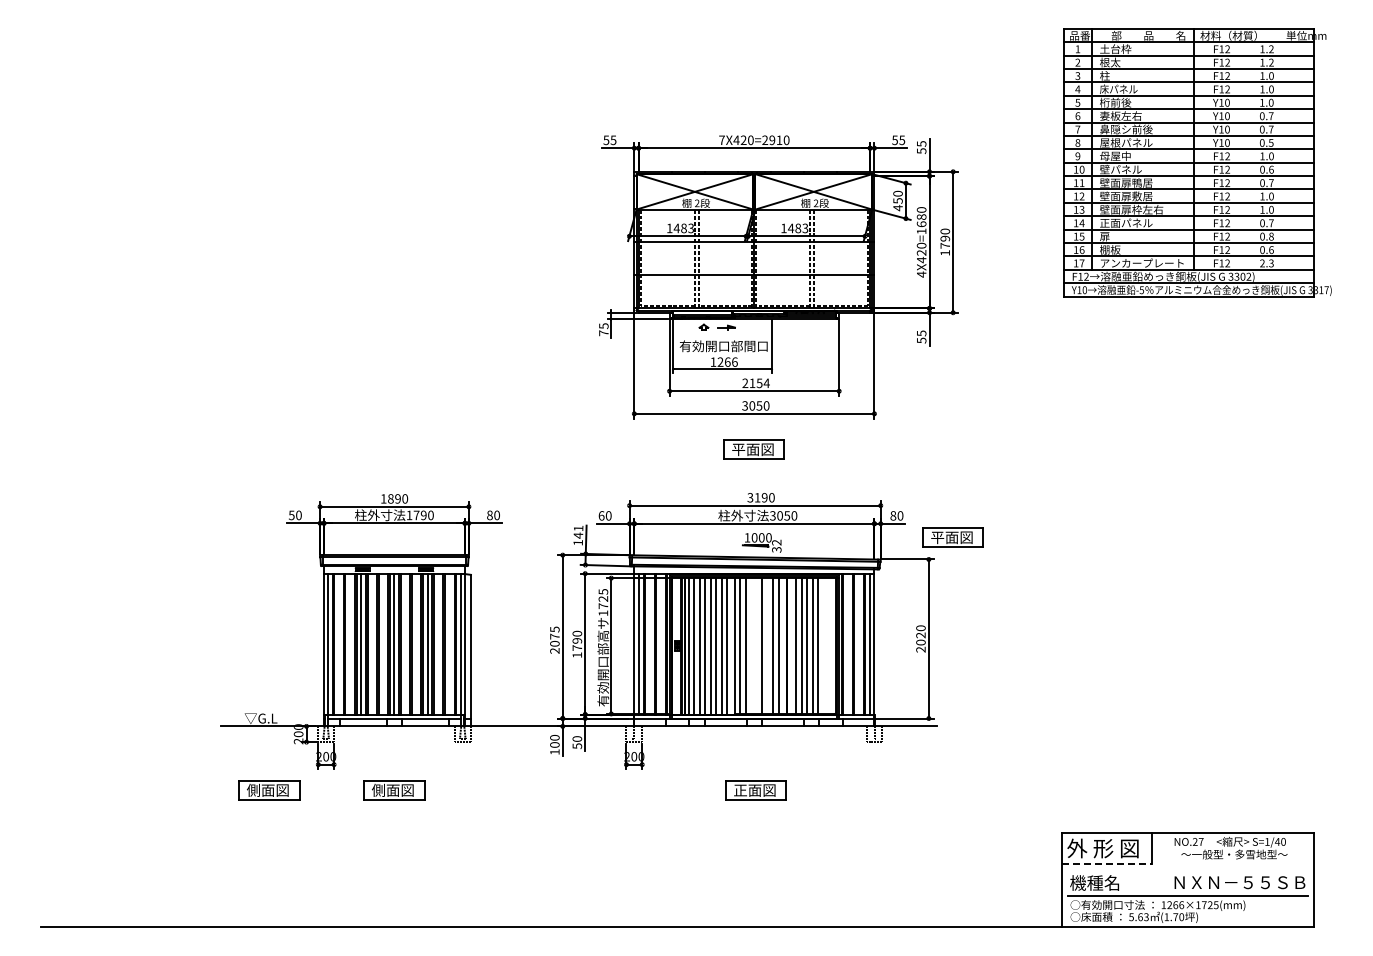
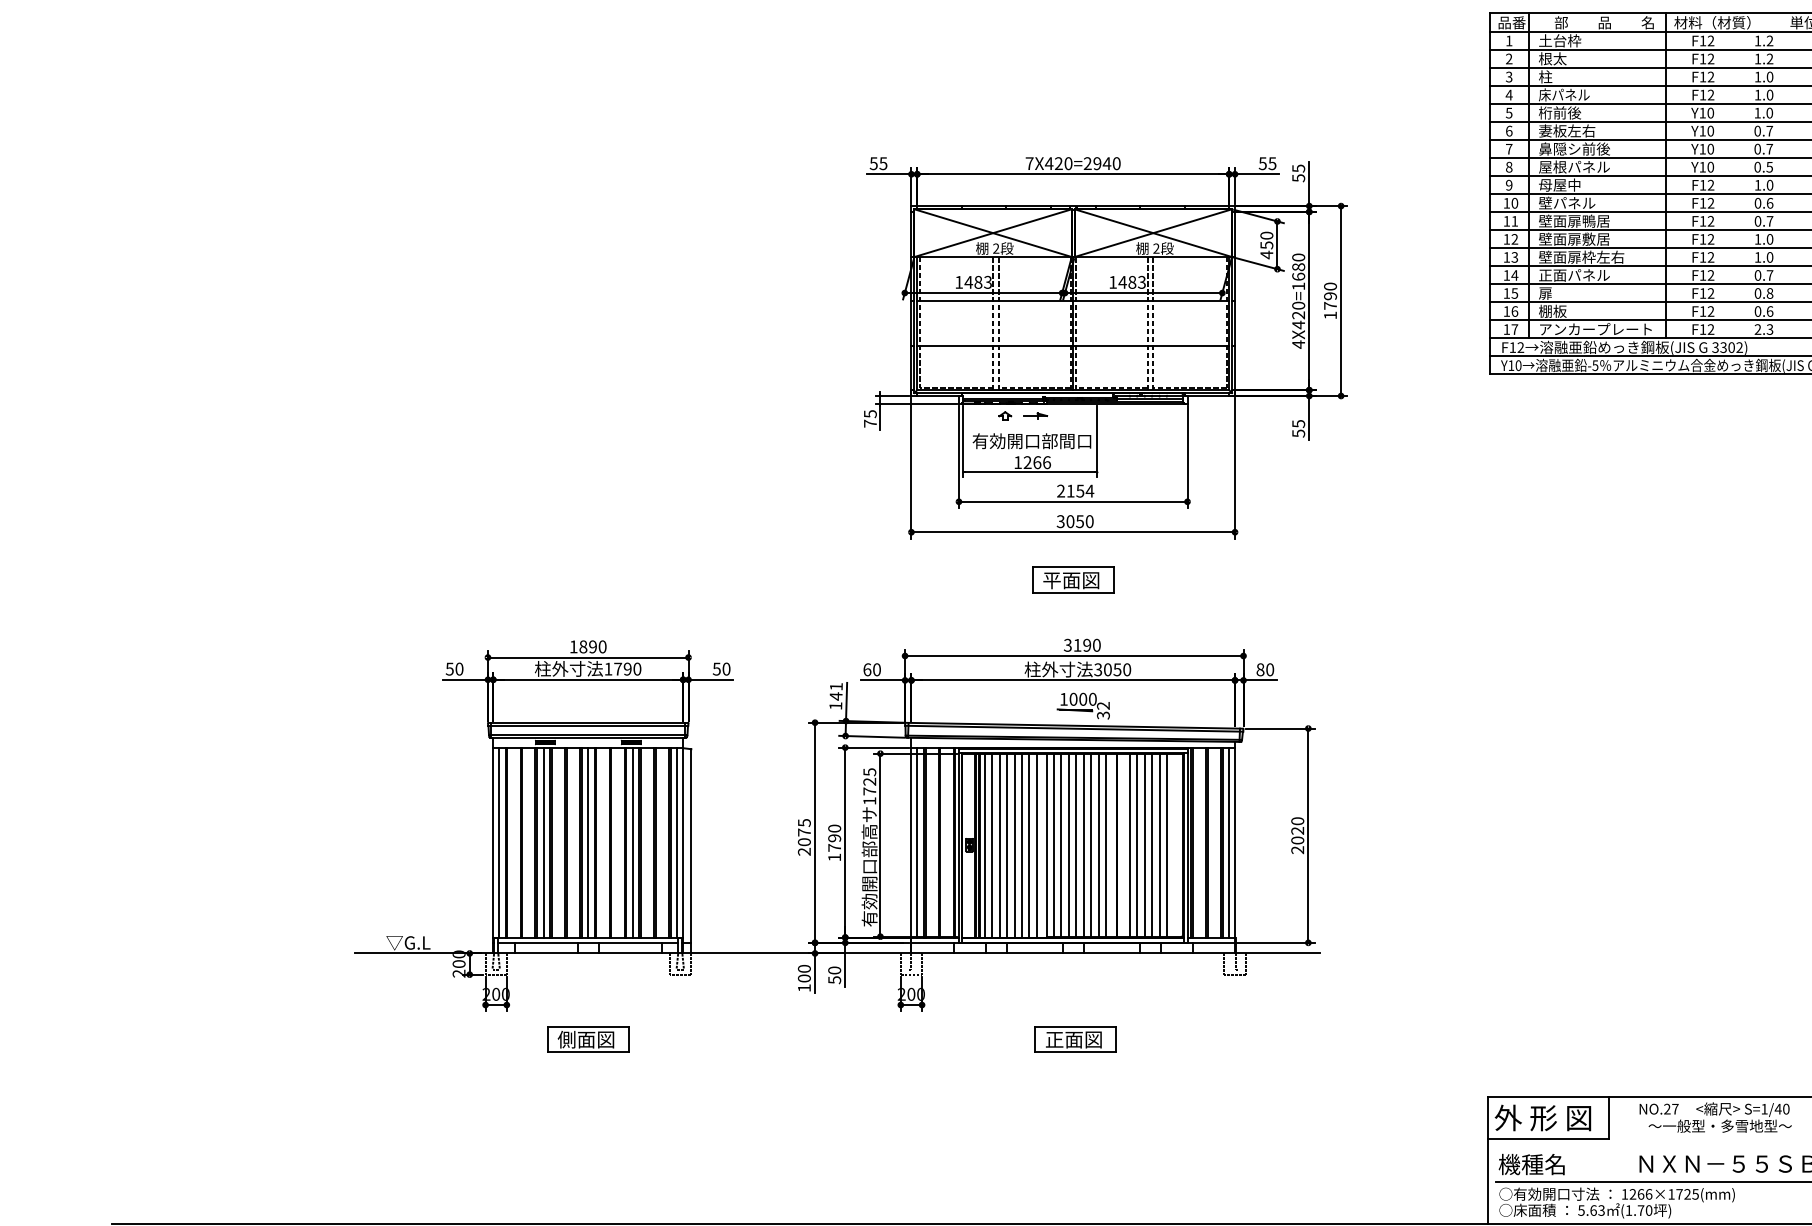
text: (779, 139) -> (1107, 162), 7X420=2910 -> 7X420=2940
text: (489, 514) -> (716, 667), 80 -> 50
part: (952, 537) -> (1340, 698), removed
line: (751, 645) -> (1069, 844), added
line: (756, 645) -> (1076, 844), added
line: (767, 645) -> (1090, 844), added
line: (823, 645) -> (1166, 844), added
part: (269, 790) -> (419, 1039), removed
line: (1107, 864) -> (1549, 1139), dashed -> solid

